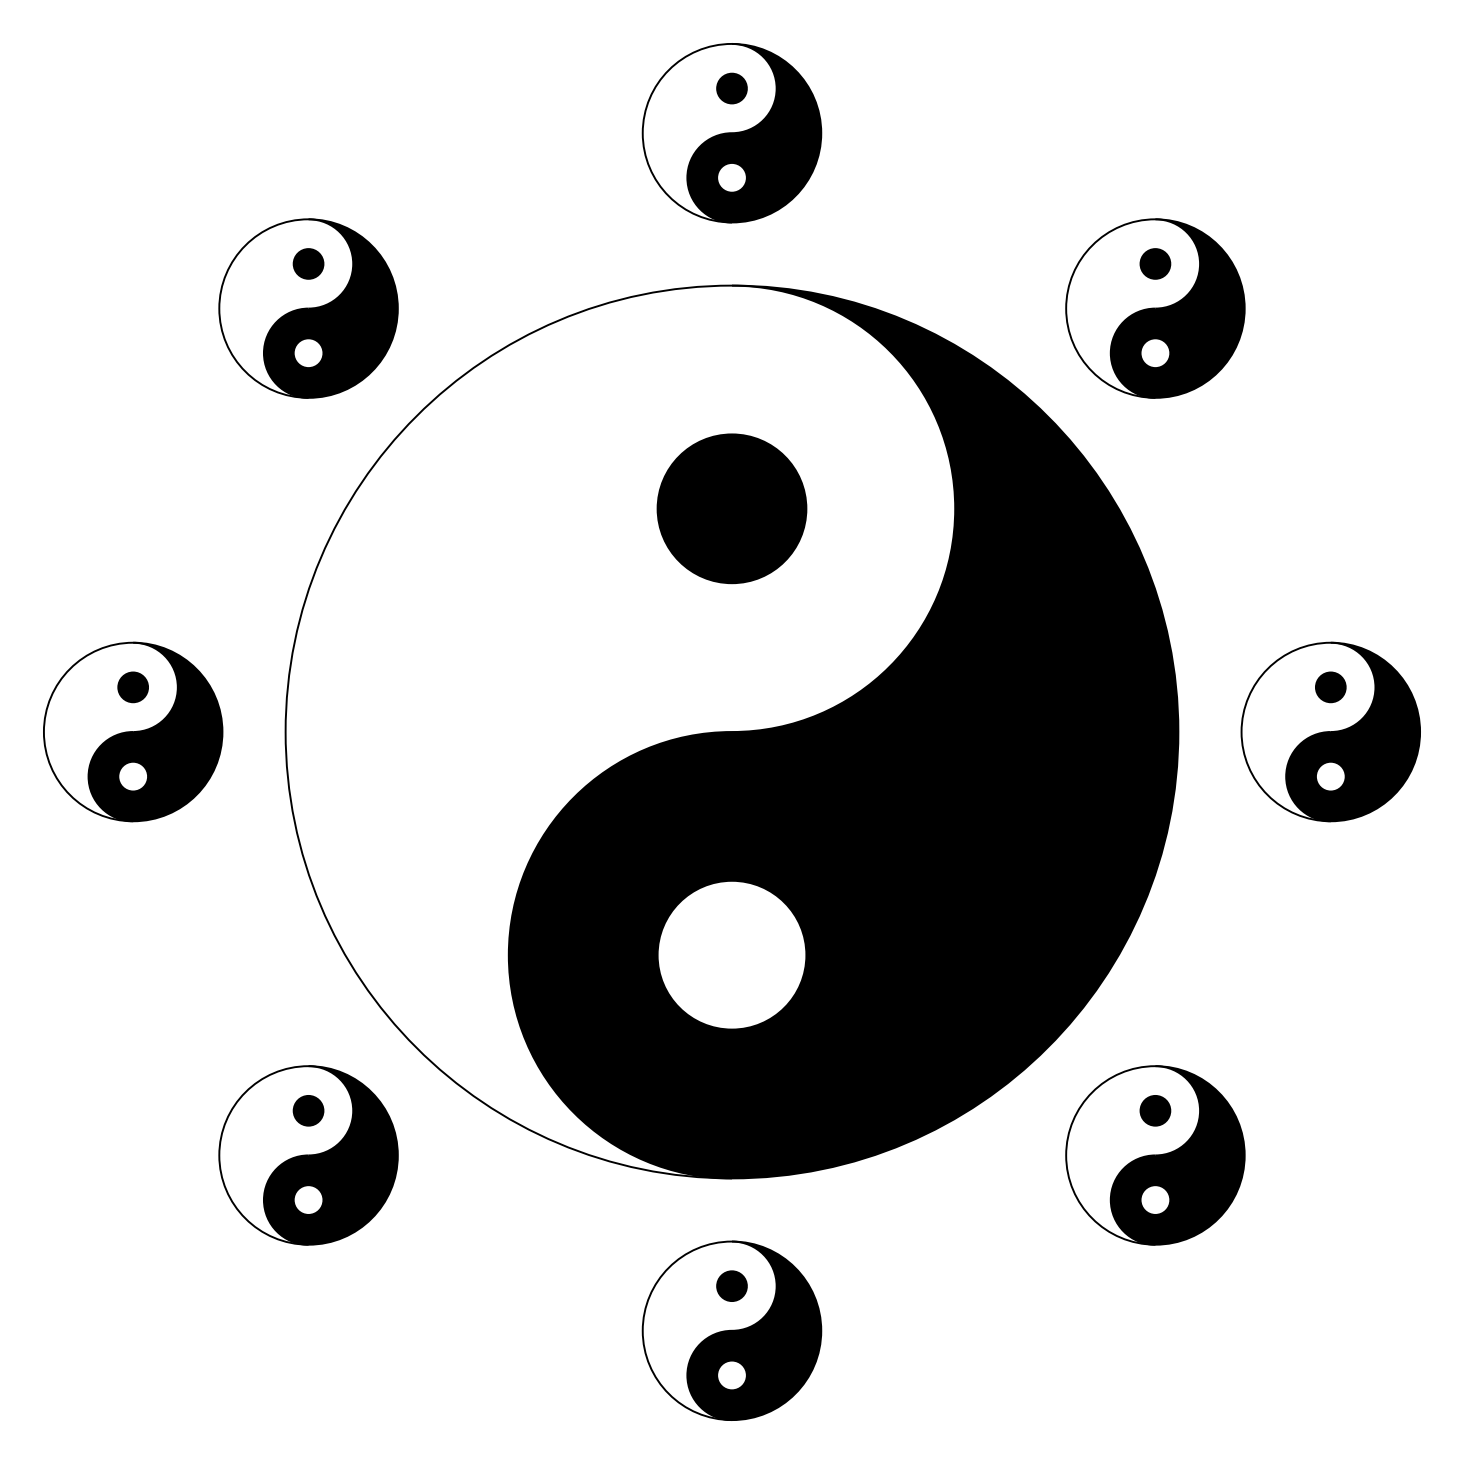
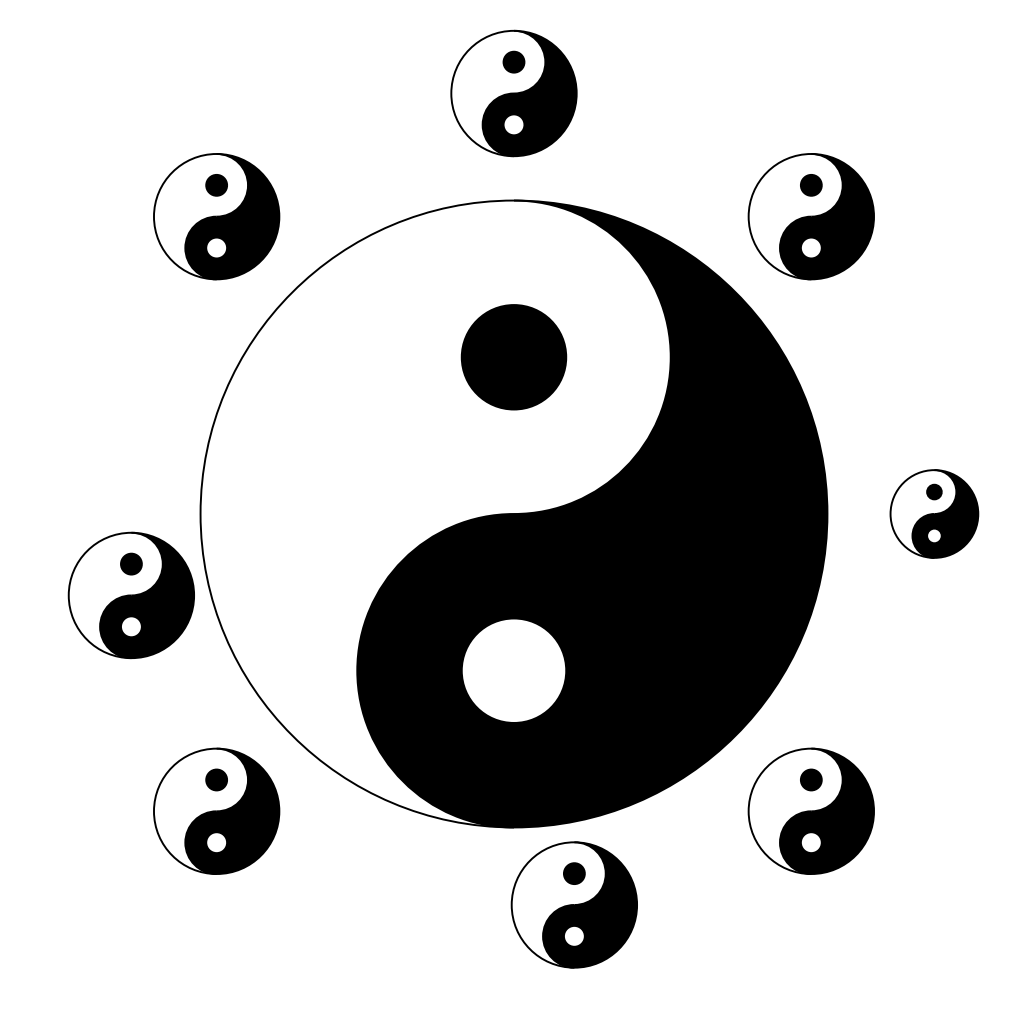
part: (133, 731) -> (131, 595), moved
part: (1330, 731) -> (934, 513), size x0.7
part: (731, 1330) -> (574, 904), moved

